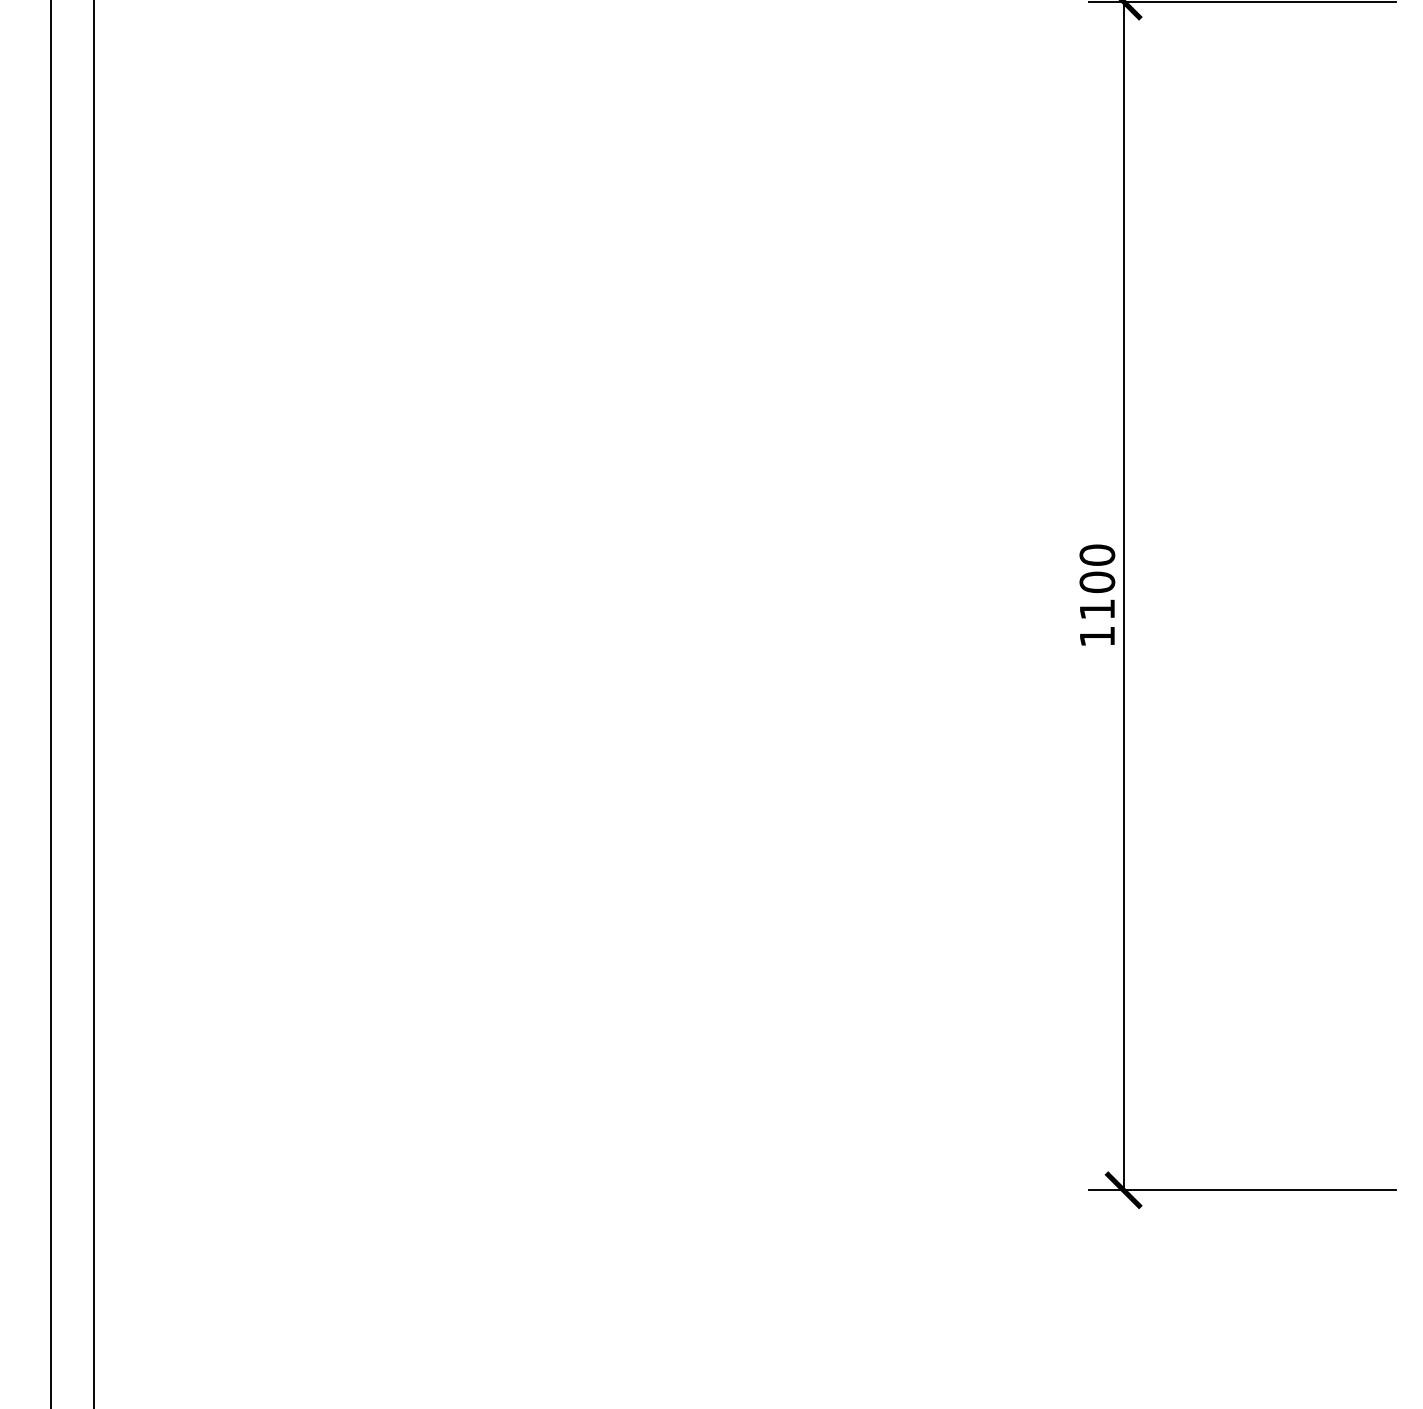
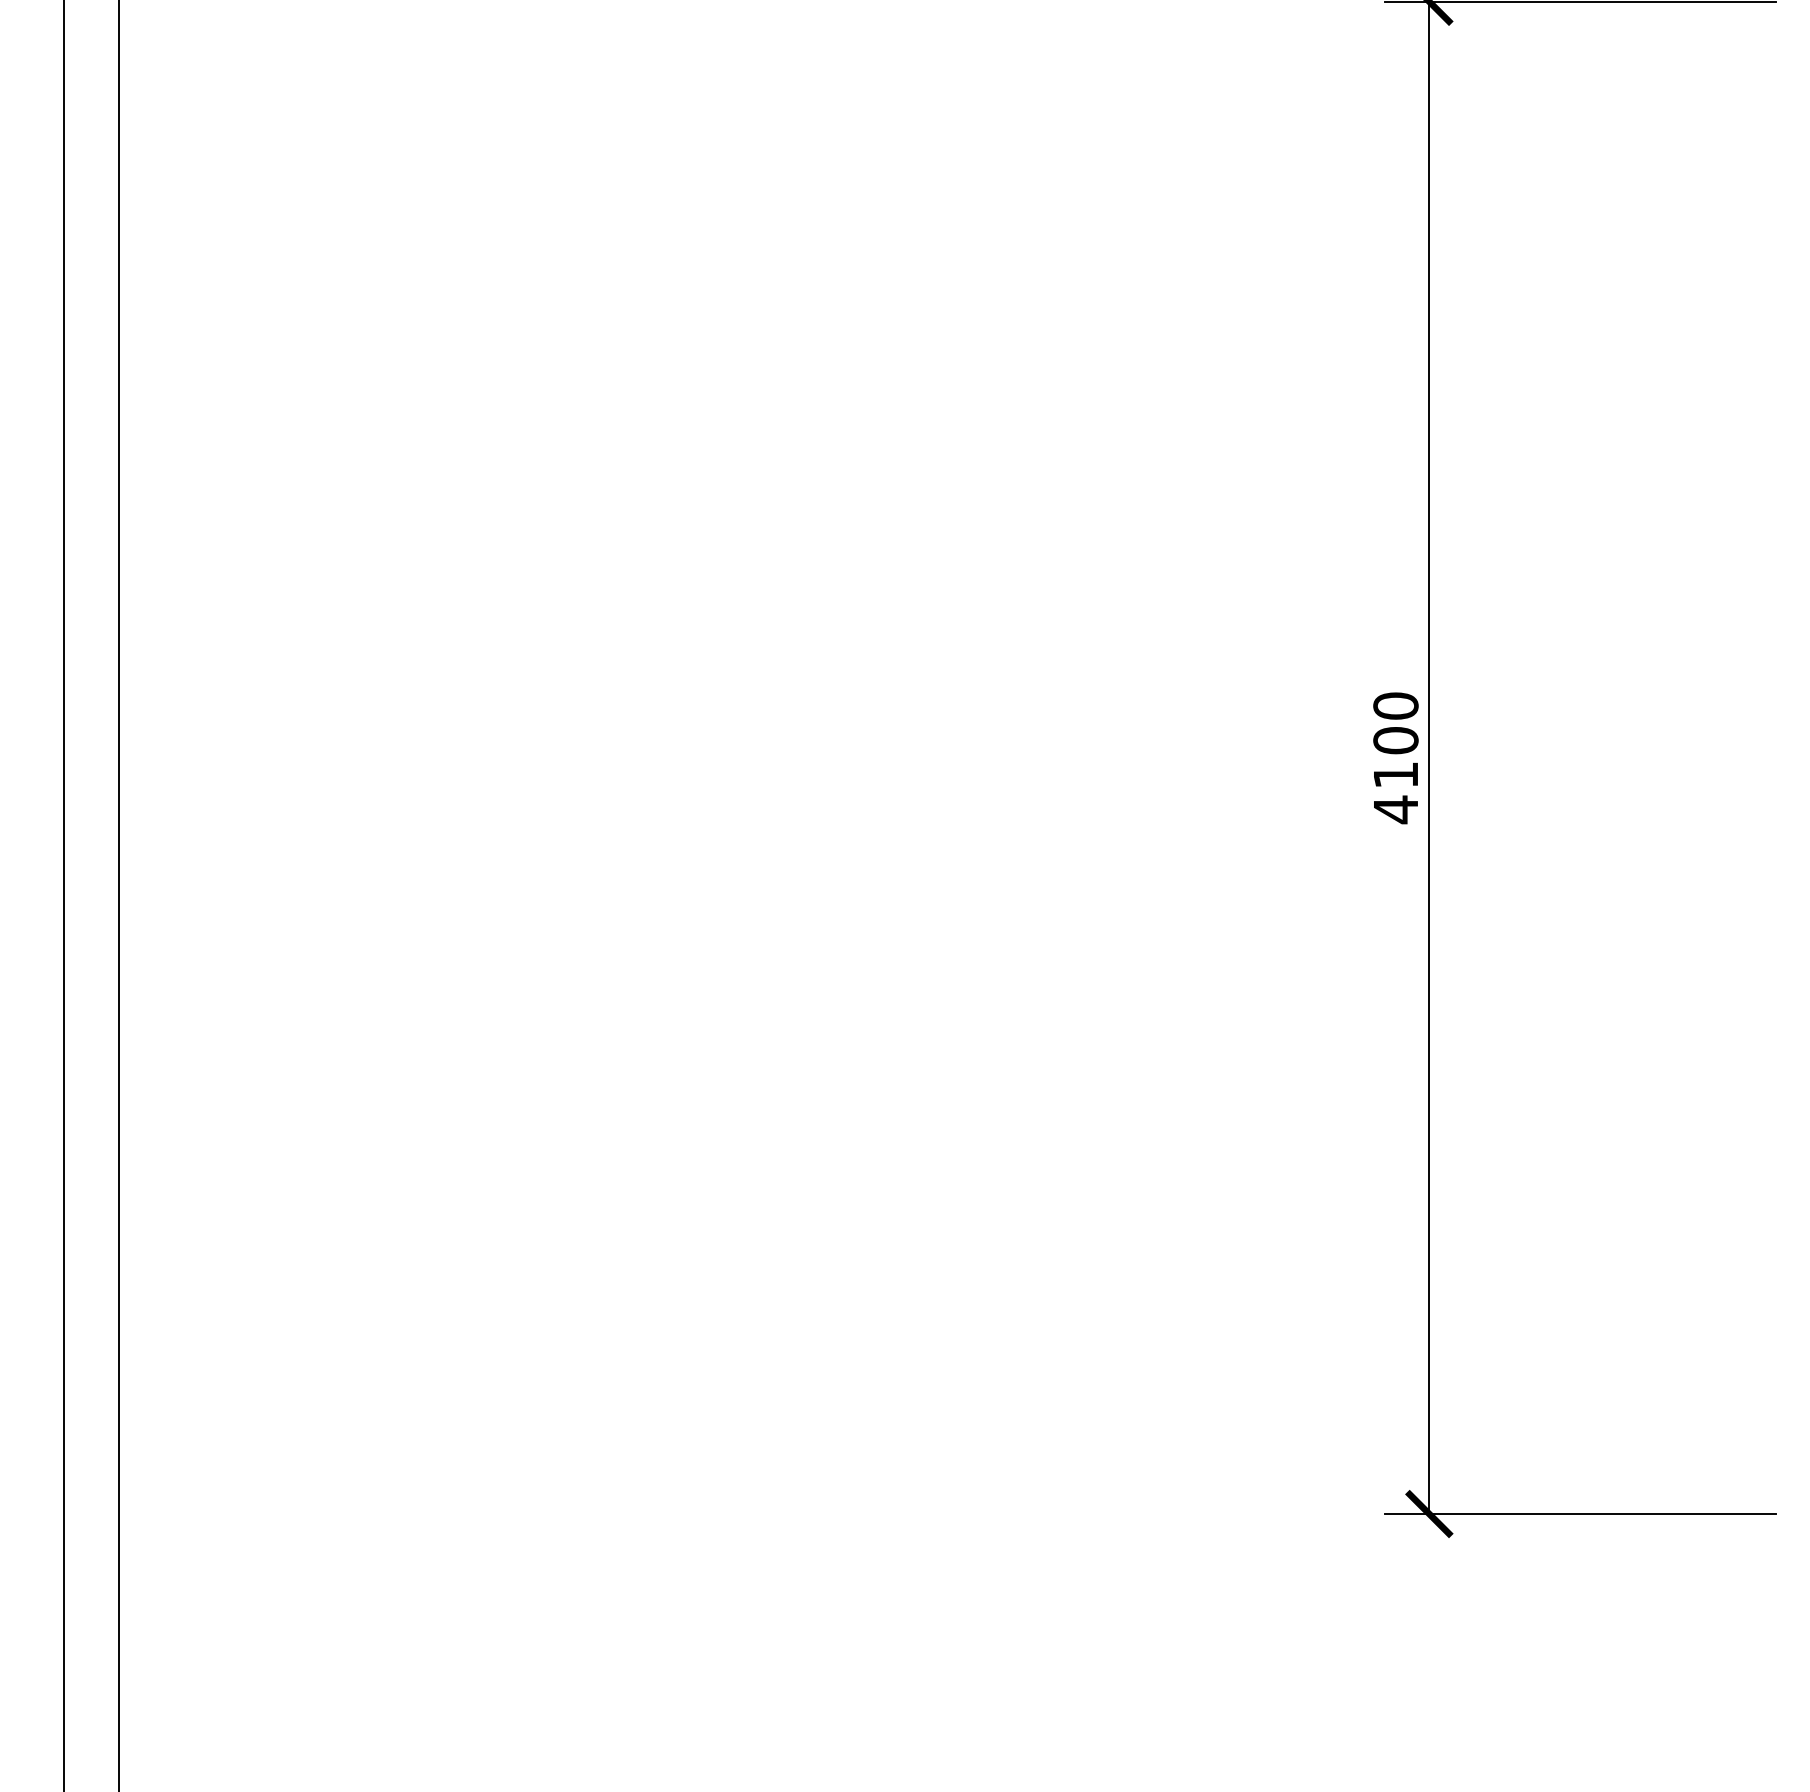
text: (1097, 636) -> (1395, 809), 1100 -> 4100

